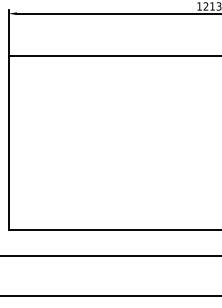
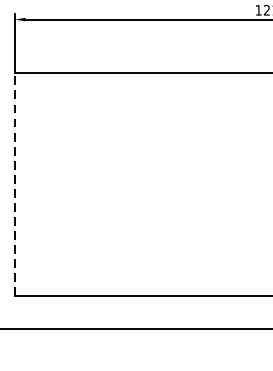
line: (8, 142) -> (14, 183), solid -> dashed

